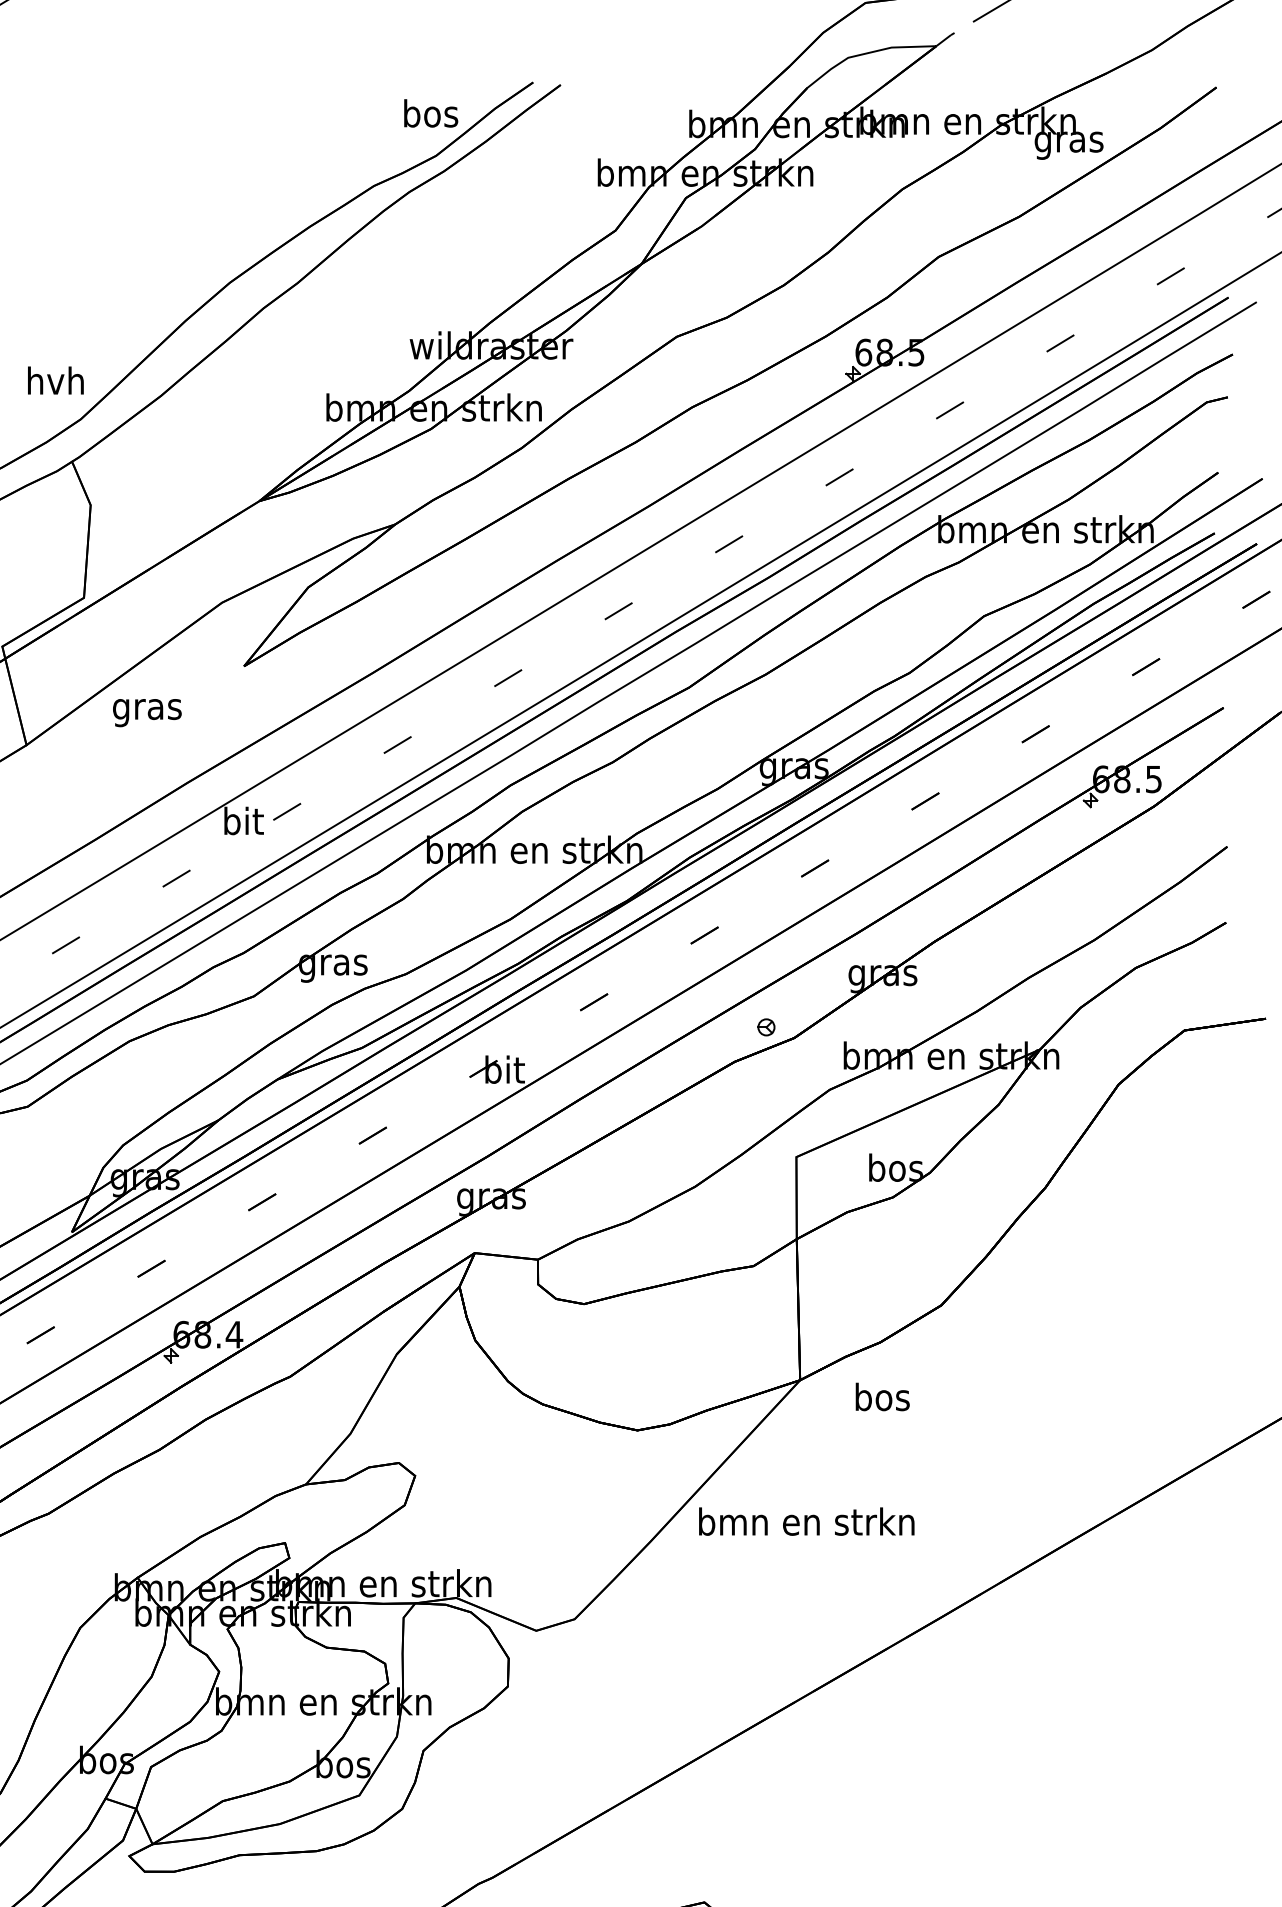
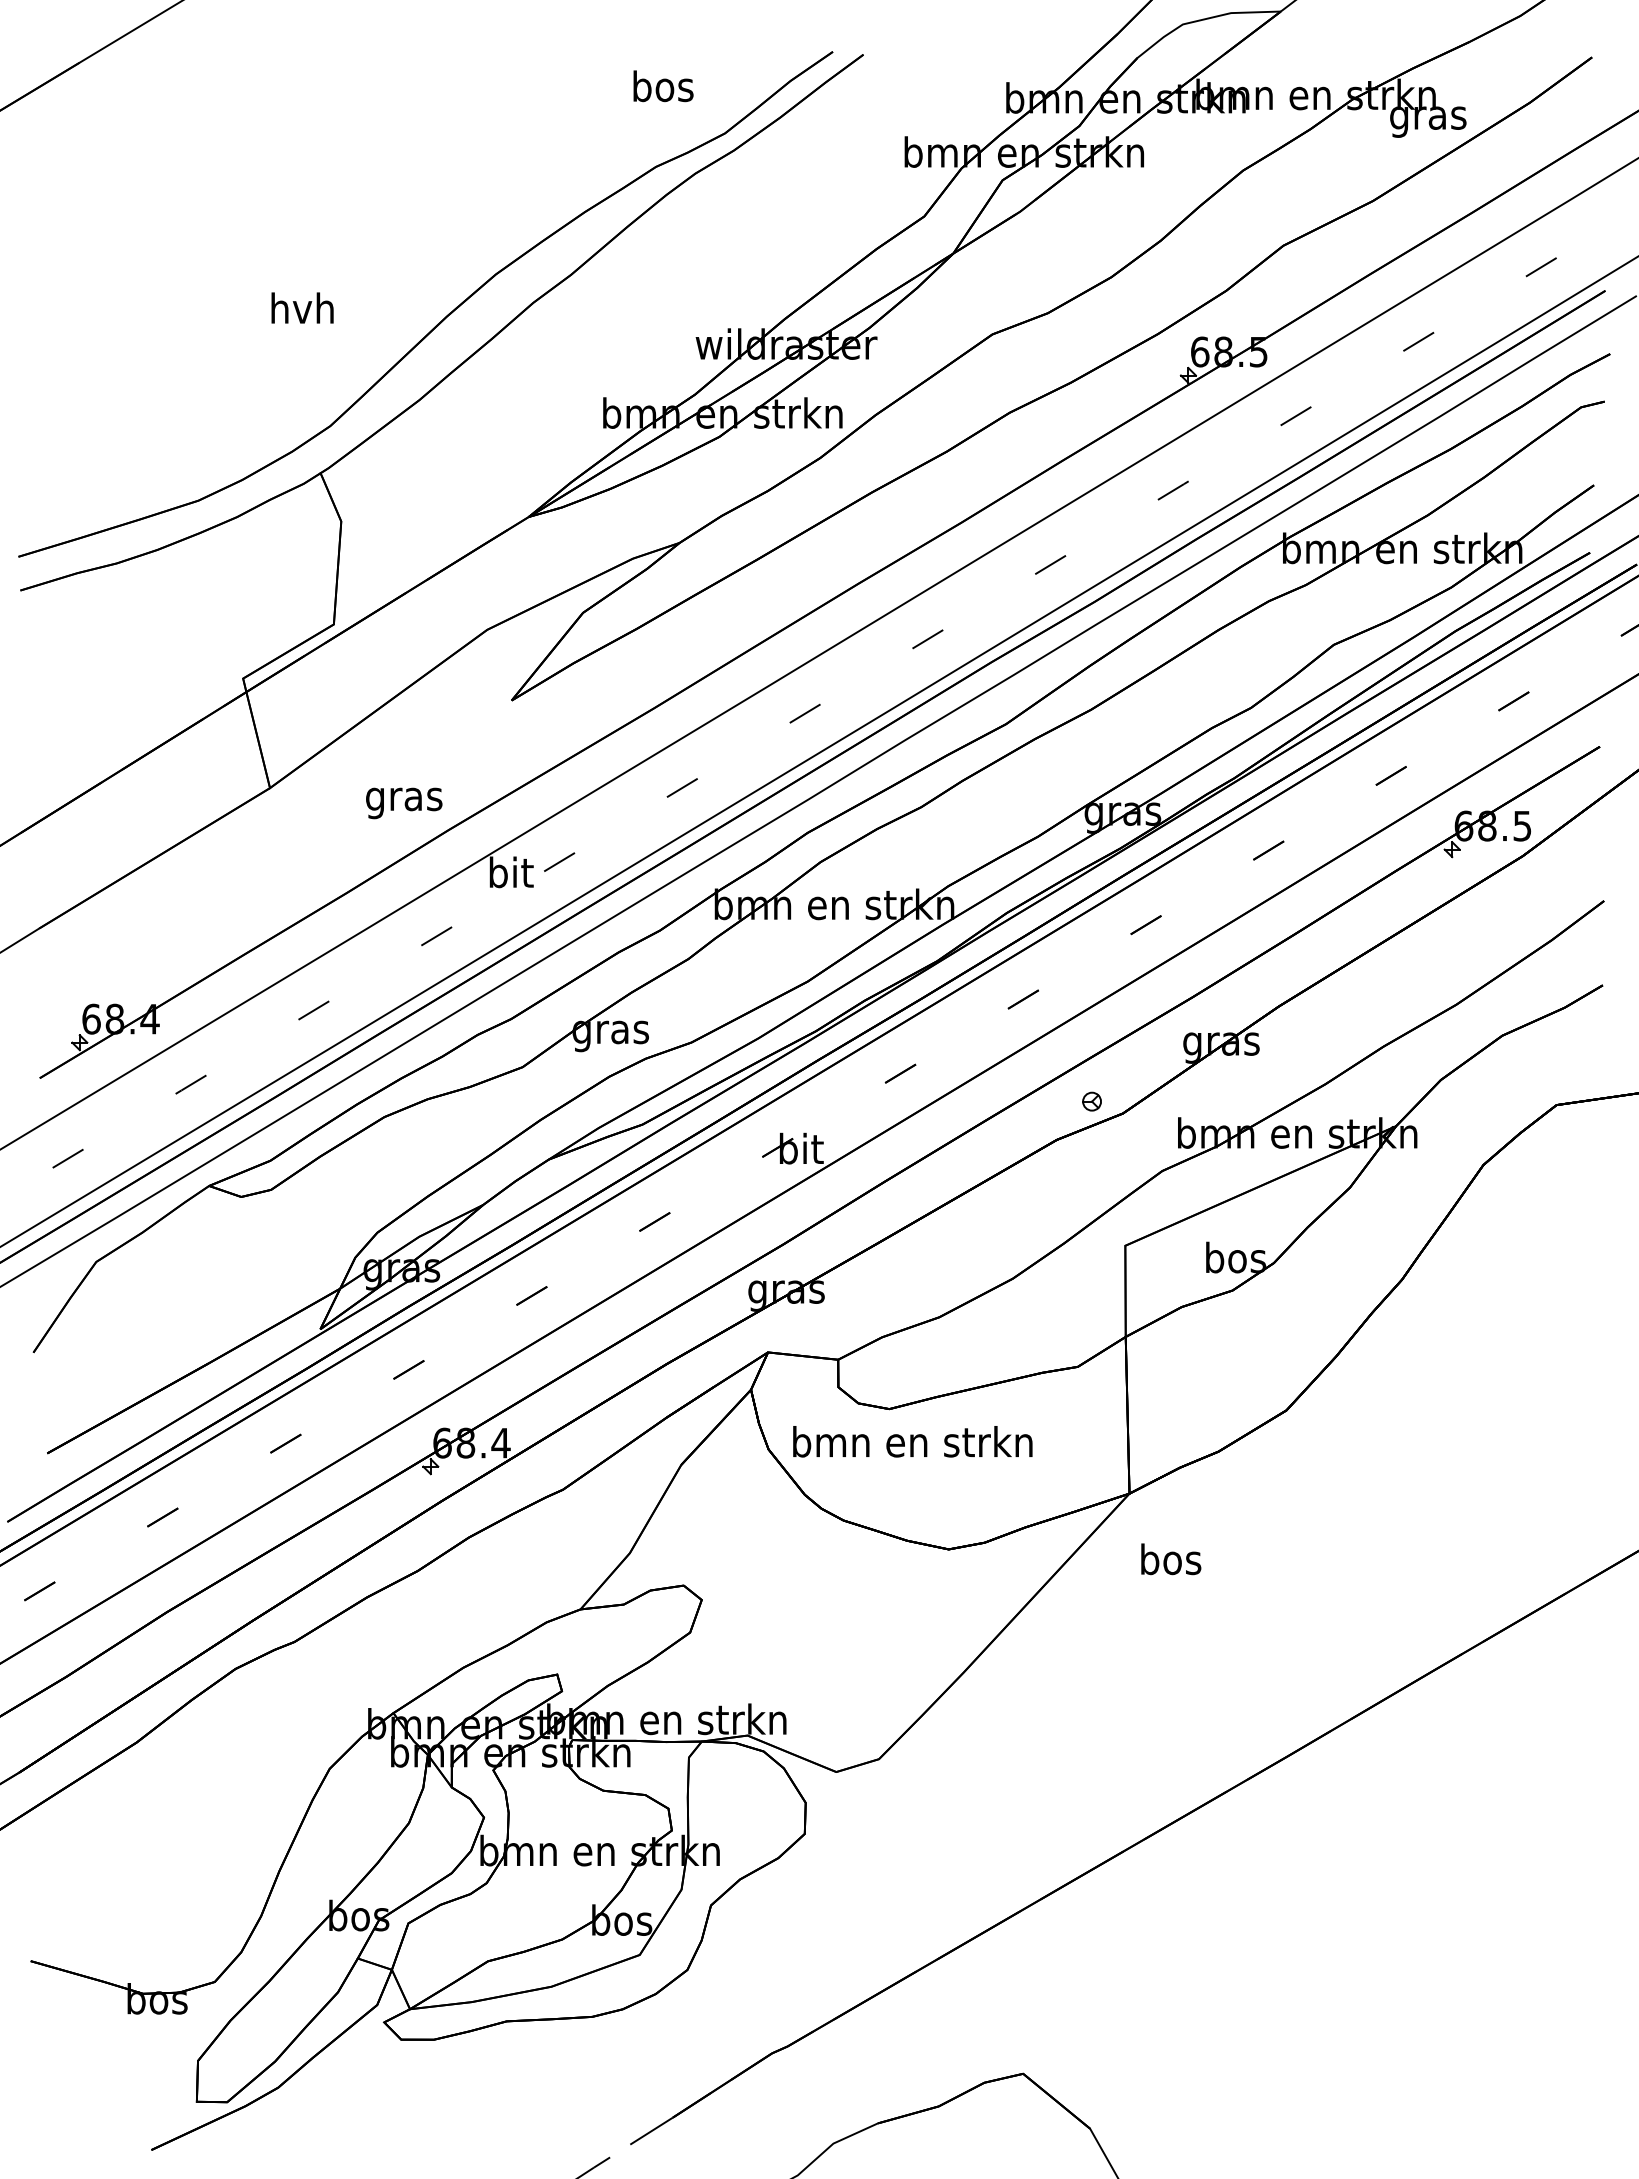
text: (431, 113) -> (663, 86), moved
text: (55, 380) -> (302, 307), moved
text: (147, 713) -> (404, 803), moved
text: (882, 1397) -> (1171, 1559), moved
text: (806, 1521) -> (912, 1441), moved

